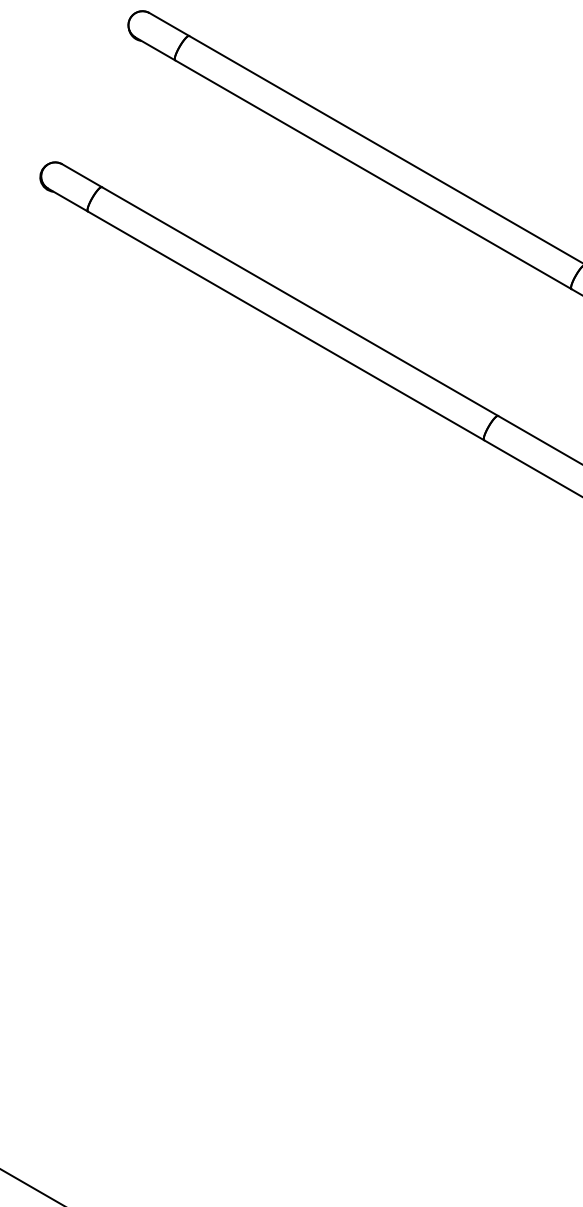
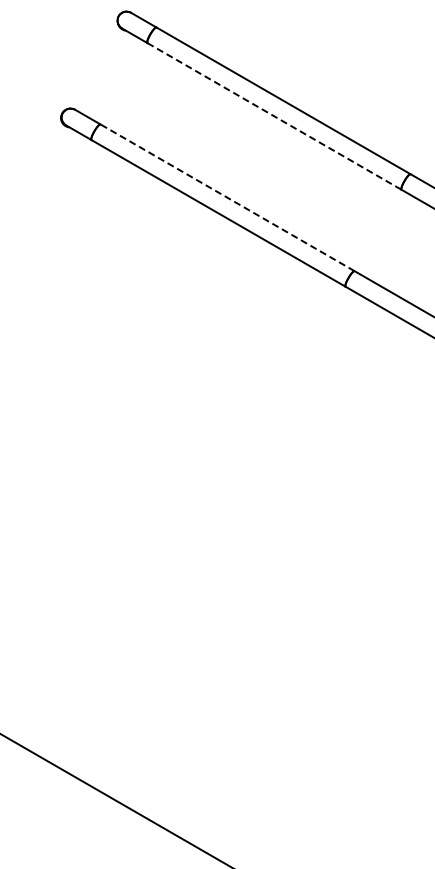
line: (373, 174) -> (274, 116), solid -> dashed
line: (299, 301) -> (227, 197), solid -> dashed

